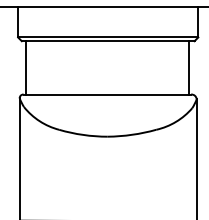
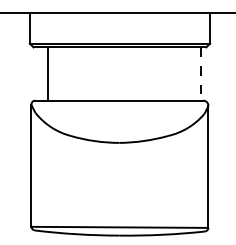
line: (26, 67) -> (48, 73), moved
line: (188, 68) -> (200, 74), solid -> dashed

